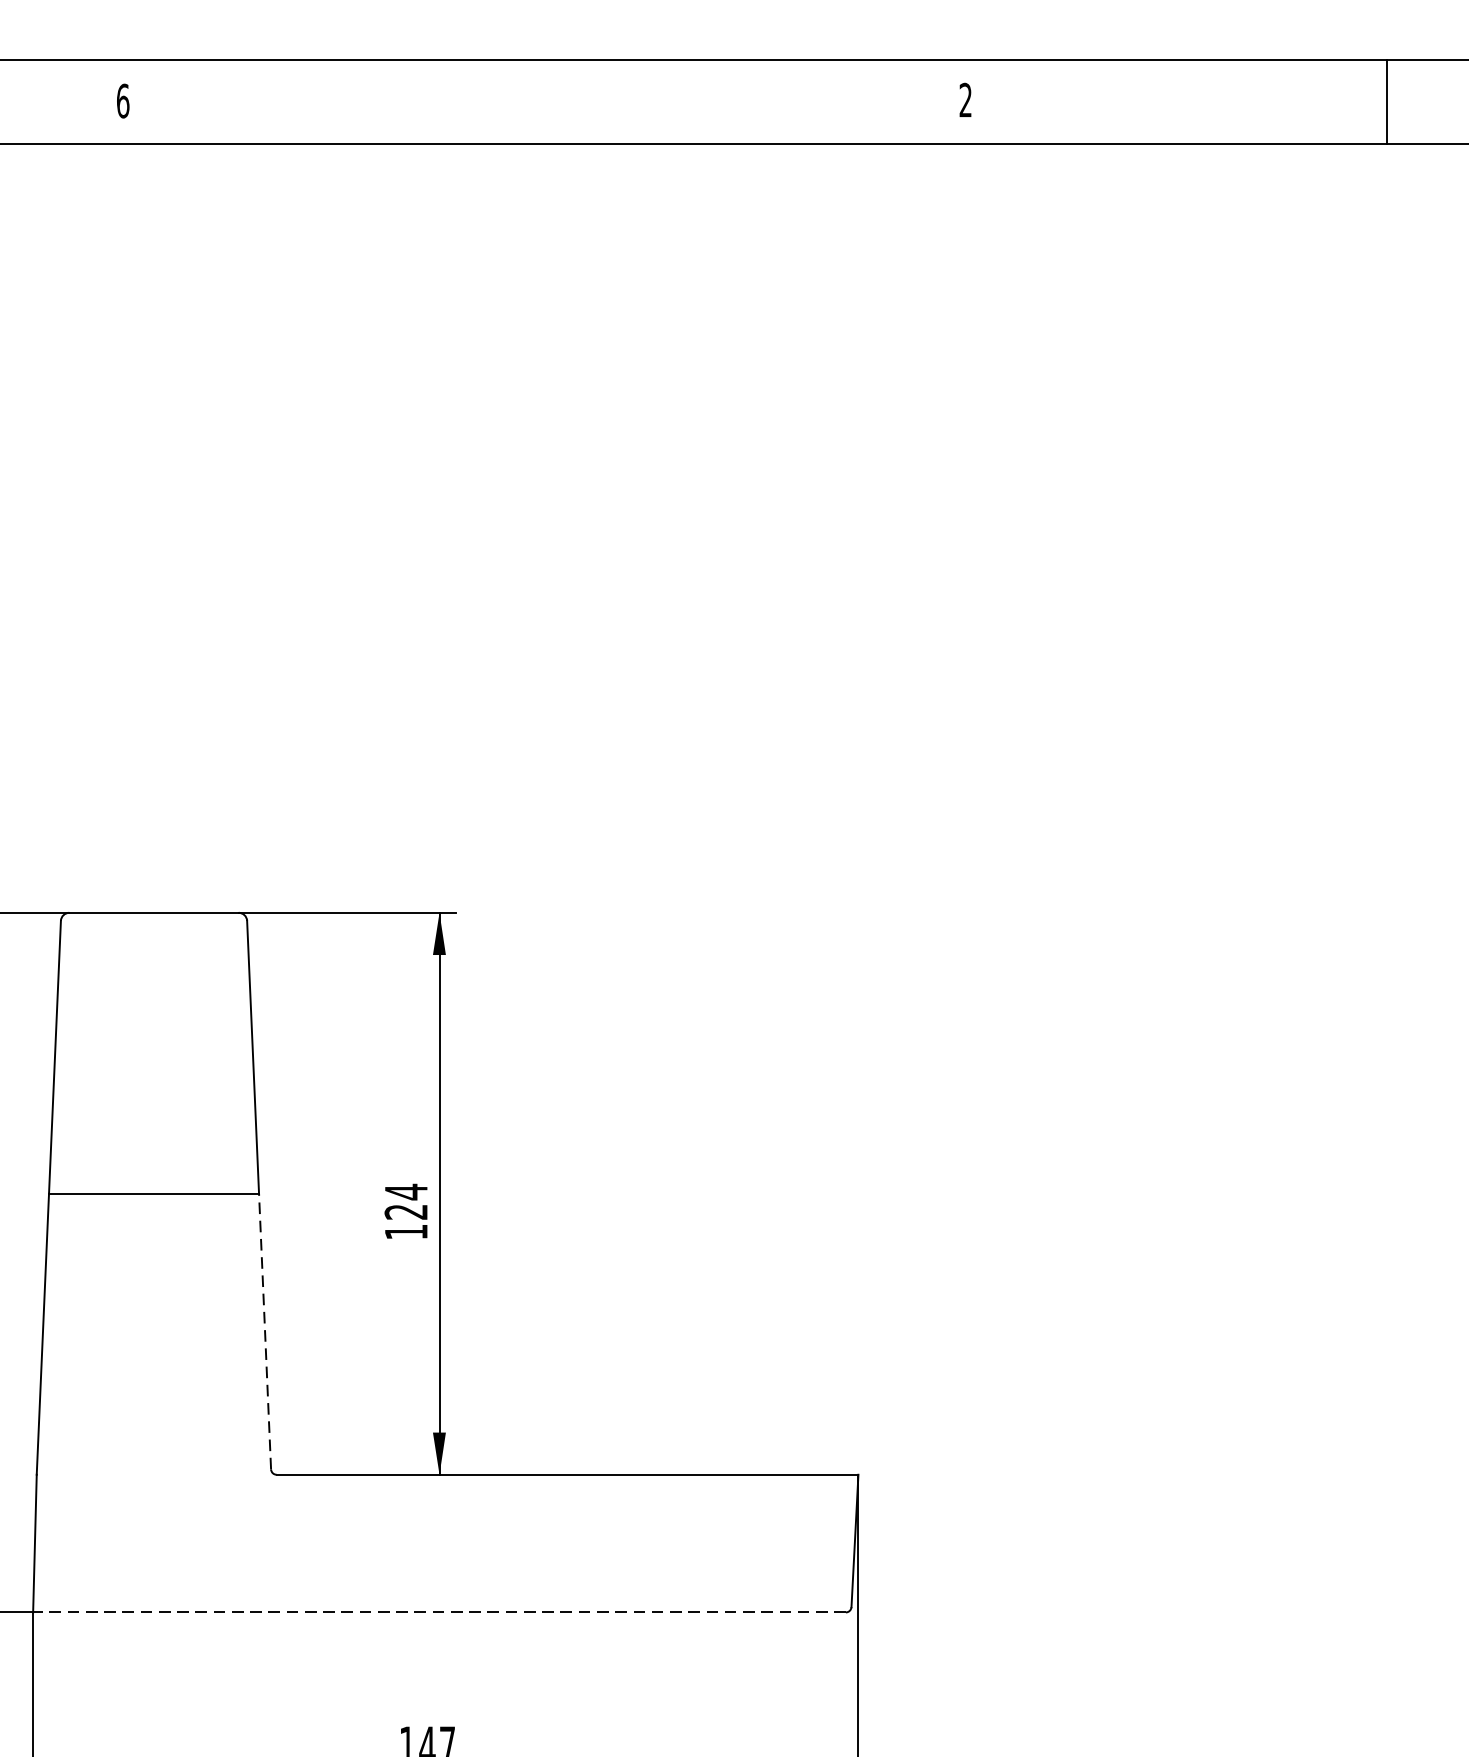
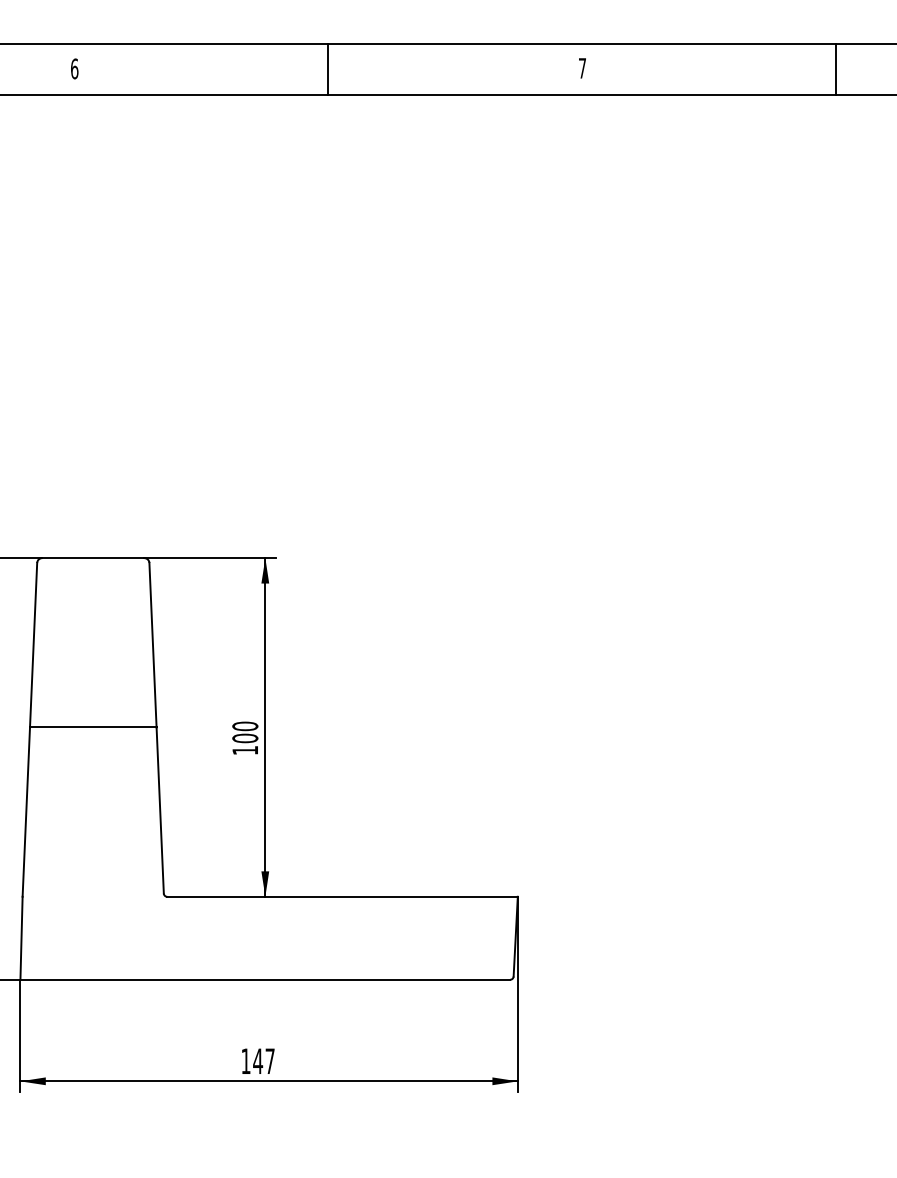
line: (544, 100) -> (328, 68), added
text: (964, 100) -> (581, 68), 2 -> 7
text: (406, 1202) -> (245, 732), 124 -> 100
line: (265, 1331) -> (160, 810), dashed -> solid
line: (439, 1612) -> (265, 979), dashed -> solid

